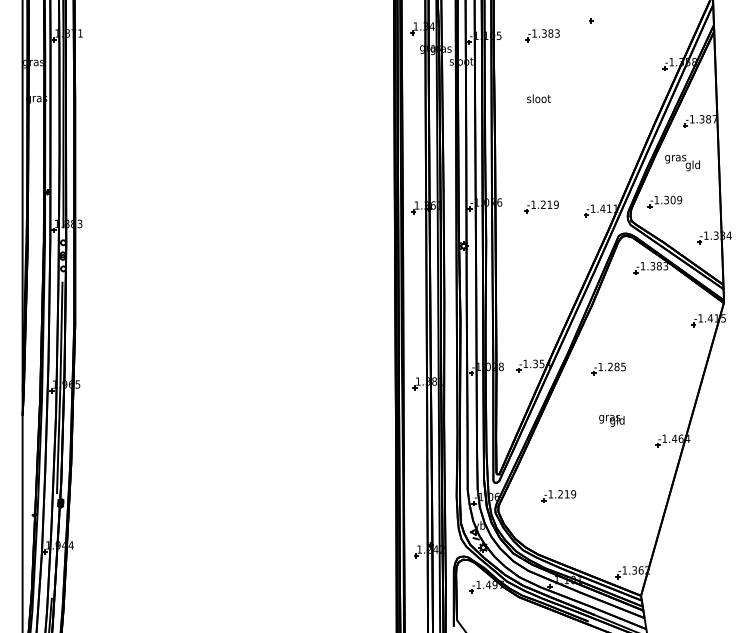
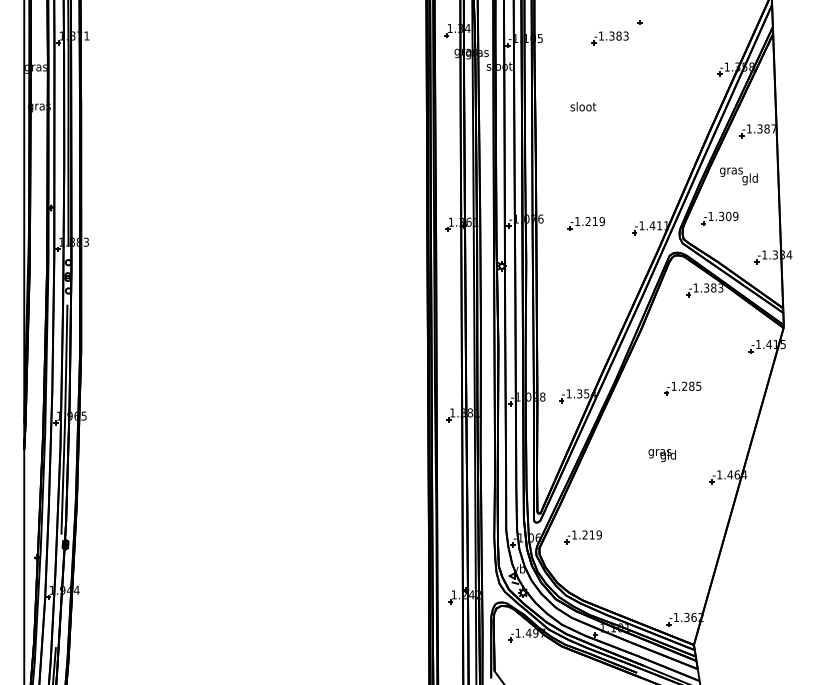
part: (542, 35) -> (609, 38), moved
part: (608, 368) -> (682, 387), moved
part: (558, 496) -> (582, 537), moved

